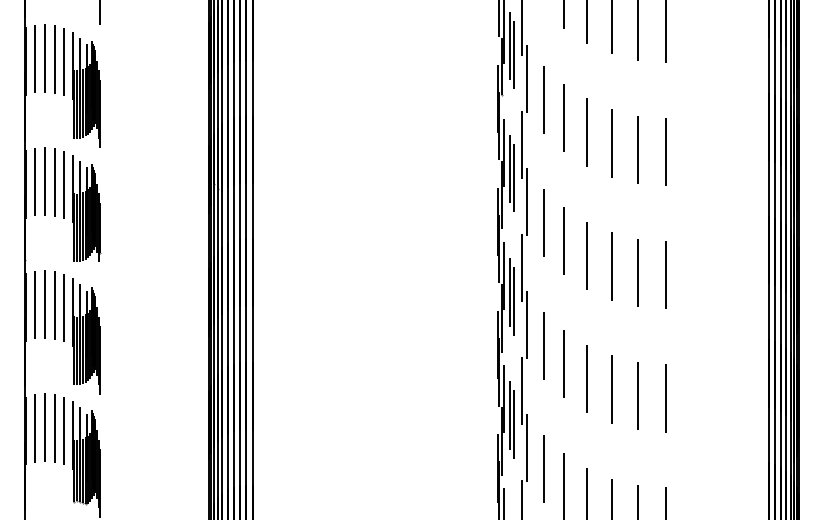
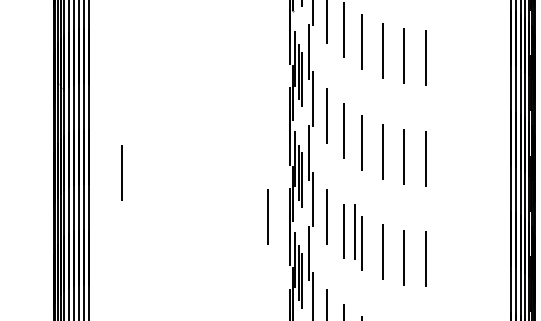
line: (292, 292) -> (121, 172), added
line: (471, 345) -> (267, 216), added
line: (577, 364) -> (354, 231), added

